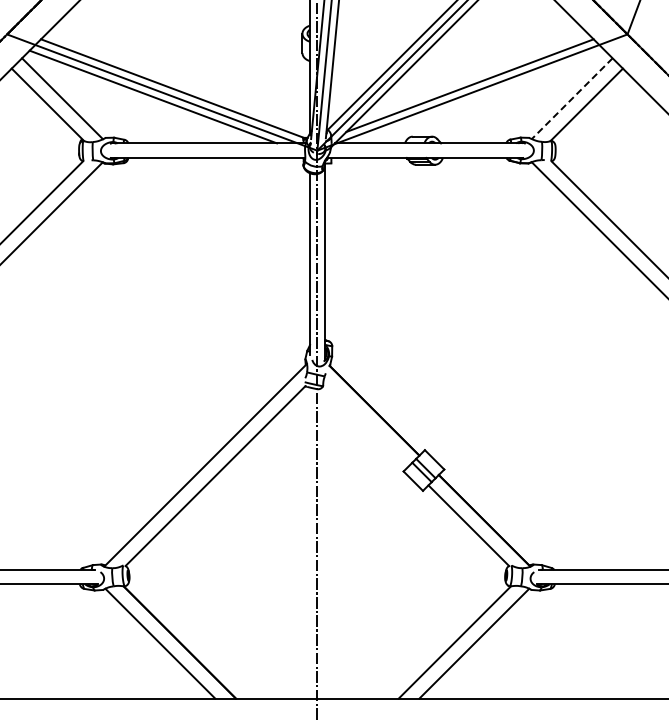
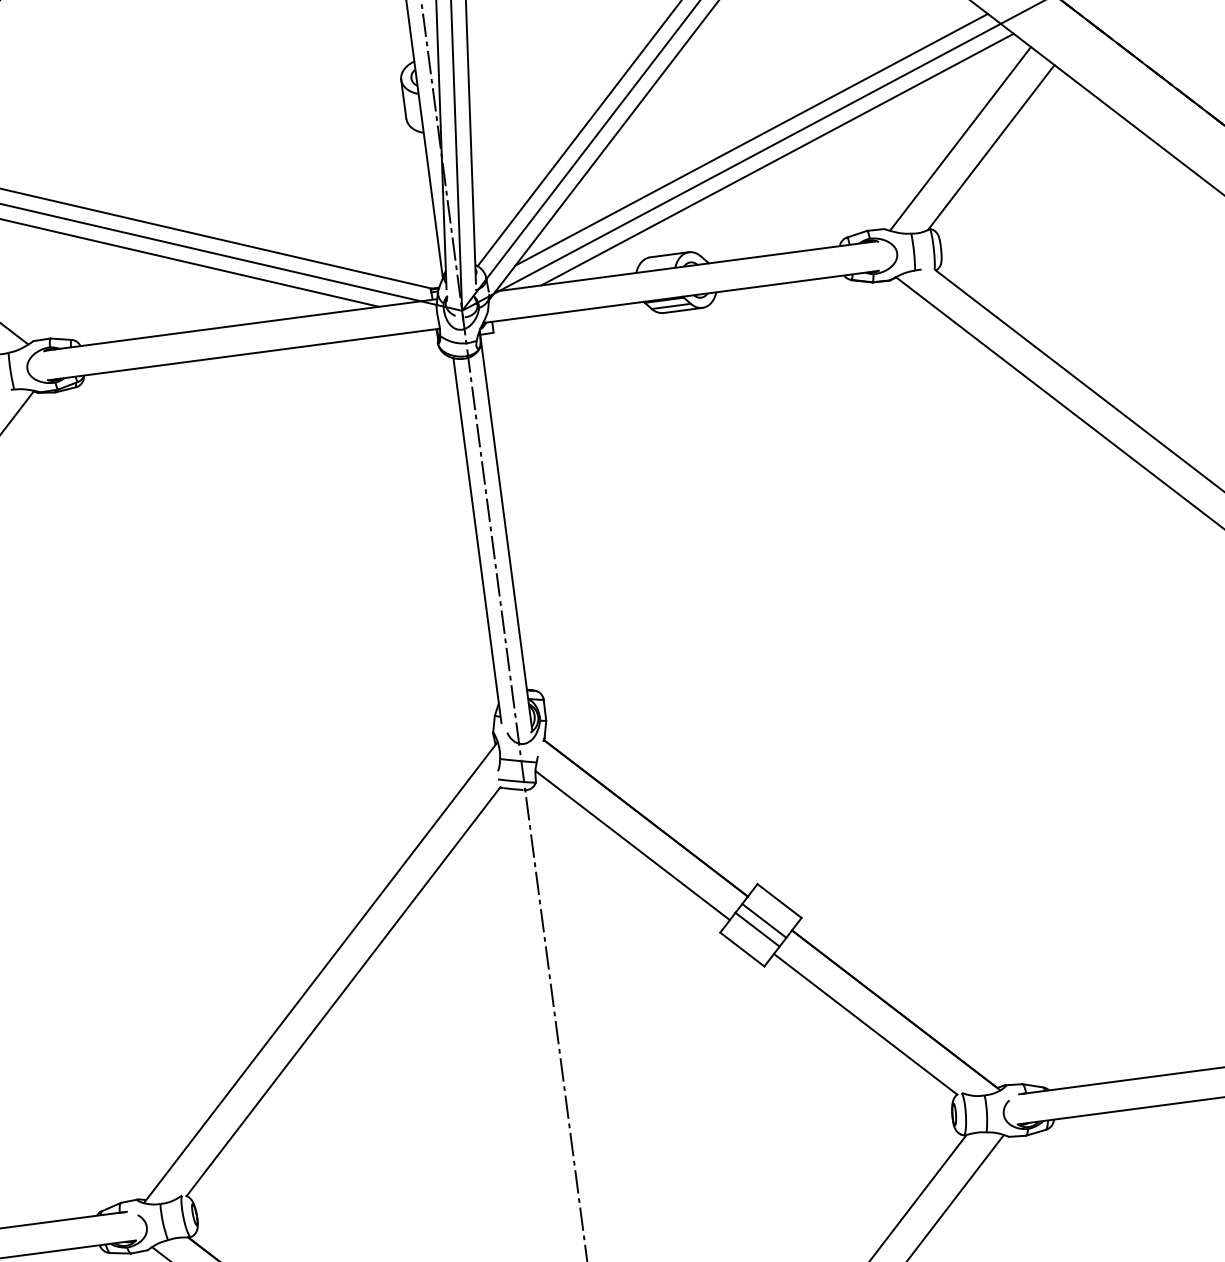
line: (481, 96) -> (777, 158), added
line: (571, 99) -> (959, 140), dashed -> solid
line: (366, 422) -> (632, 844), added

